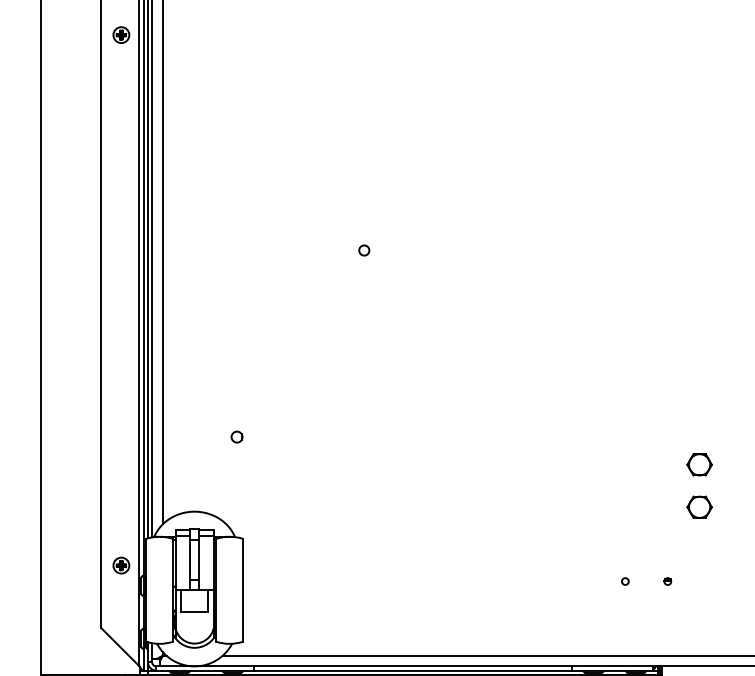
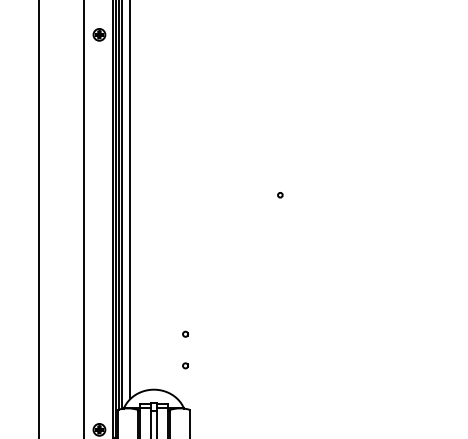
circle: (364, 250) -> (280, 195), size x0.62
part: (236, 437) -> (185, 334), size x0.62
part: (236, 479) -> (185, 365), added

